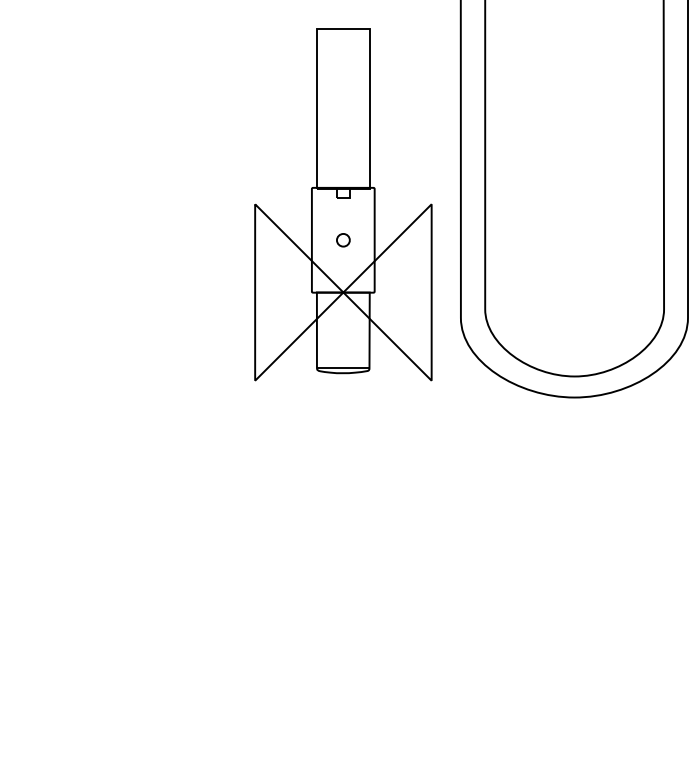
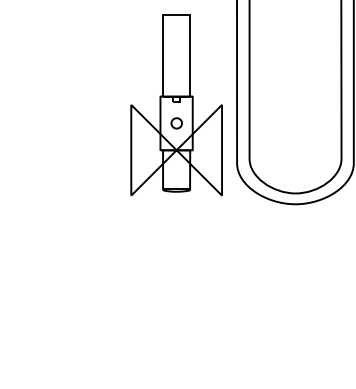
part: (343, 240) -> (176, 123), size x1.6

